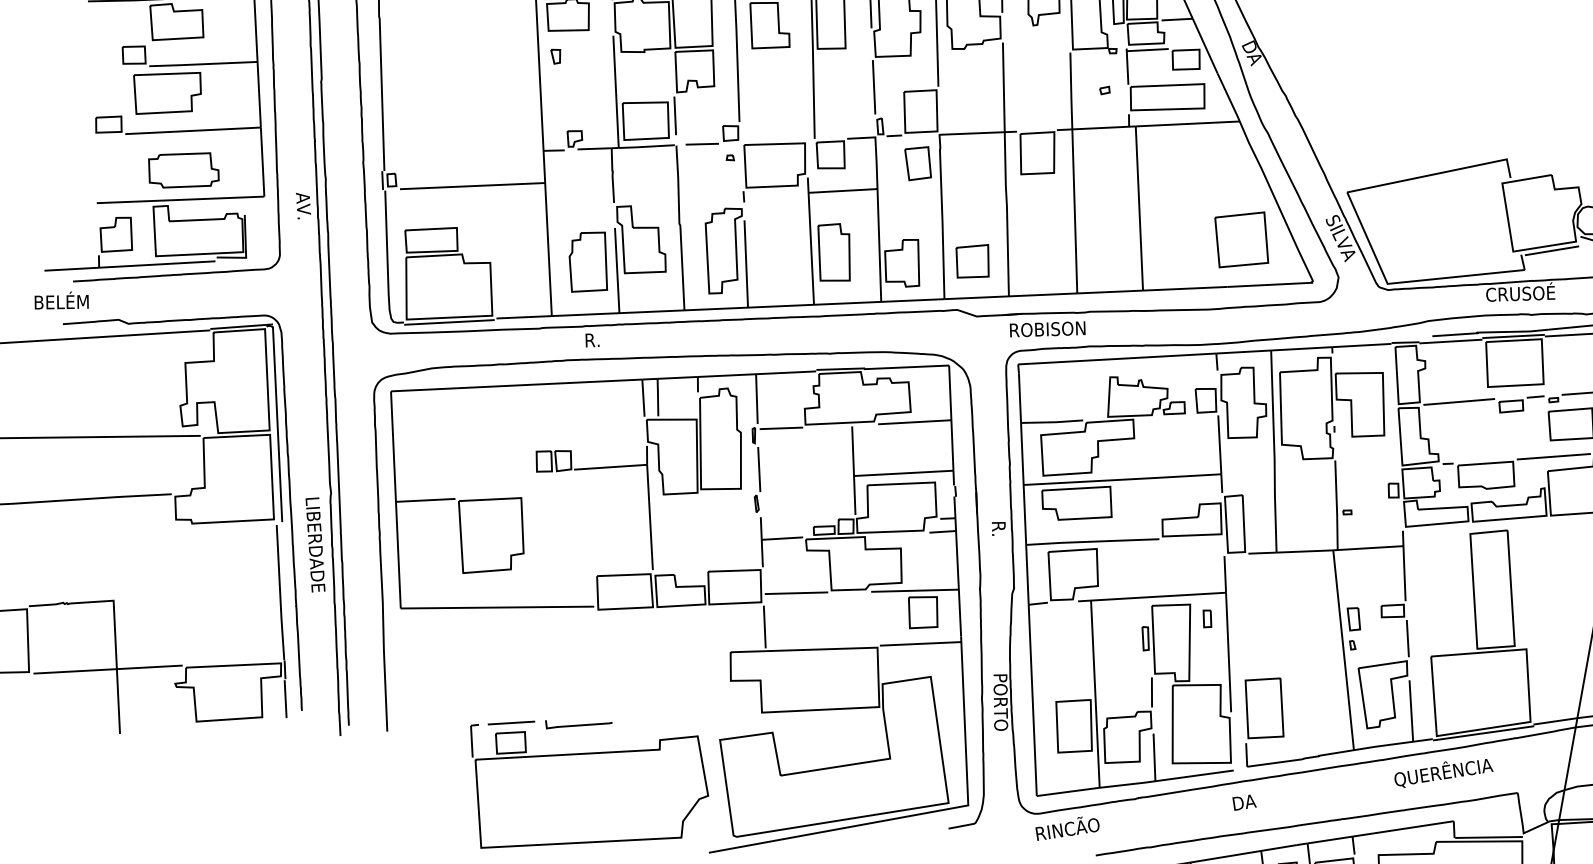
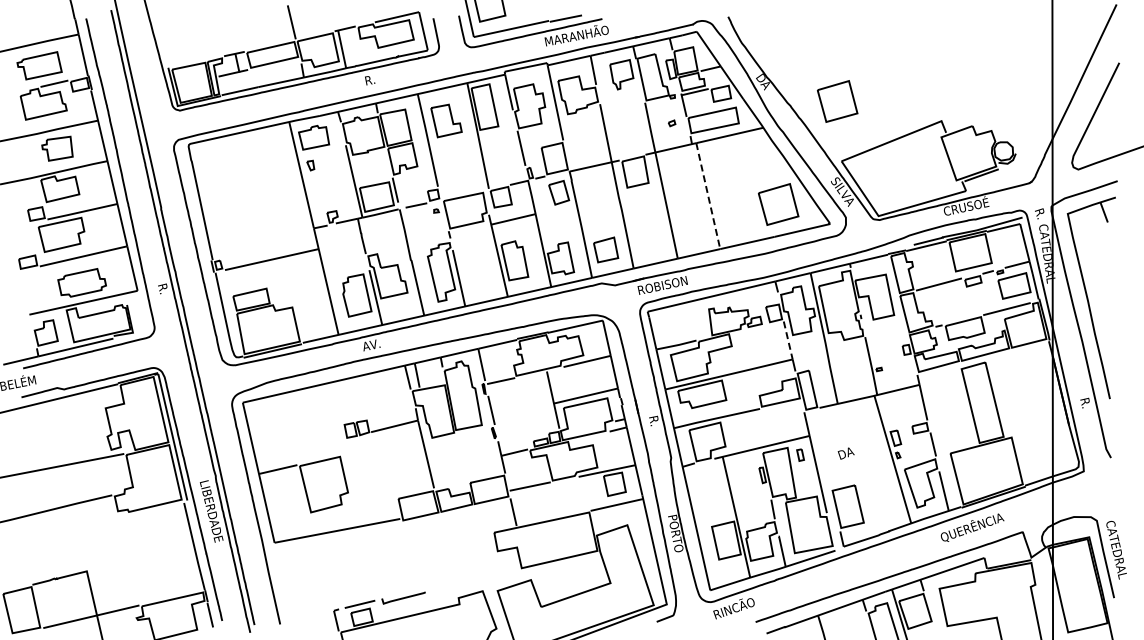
part: (1357, 102) -> (837, 101), added
text: (302, 206) -> (163, 292), AV. -> R.
line: (1139, 209) -> (708, 196), solid -> dashed
text: (597, 340) -> (371, 345), R. -> AV.
line: (1220, 444) -> (788, 340), solid -> dashed
text: (1243, 802) -> (845, 453), moved

